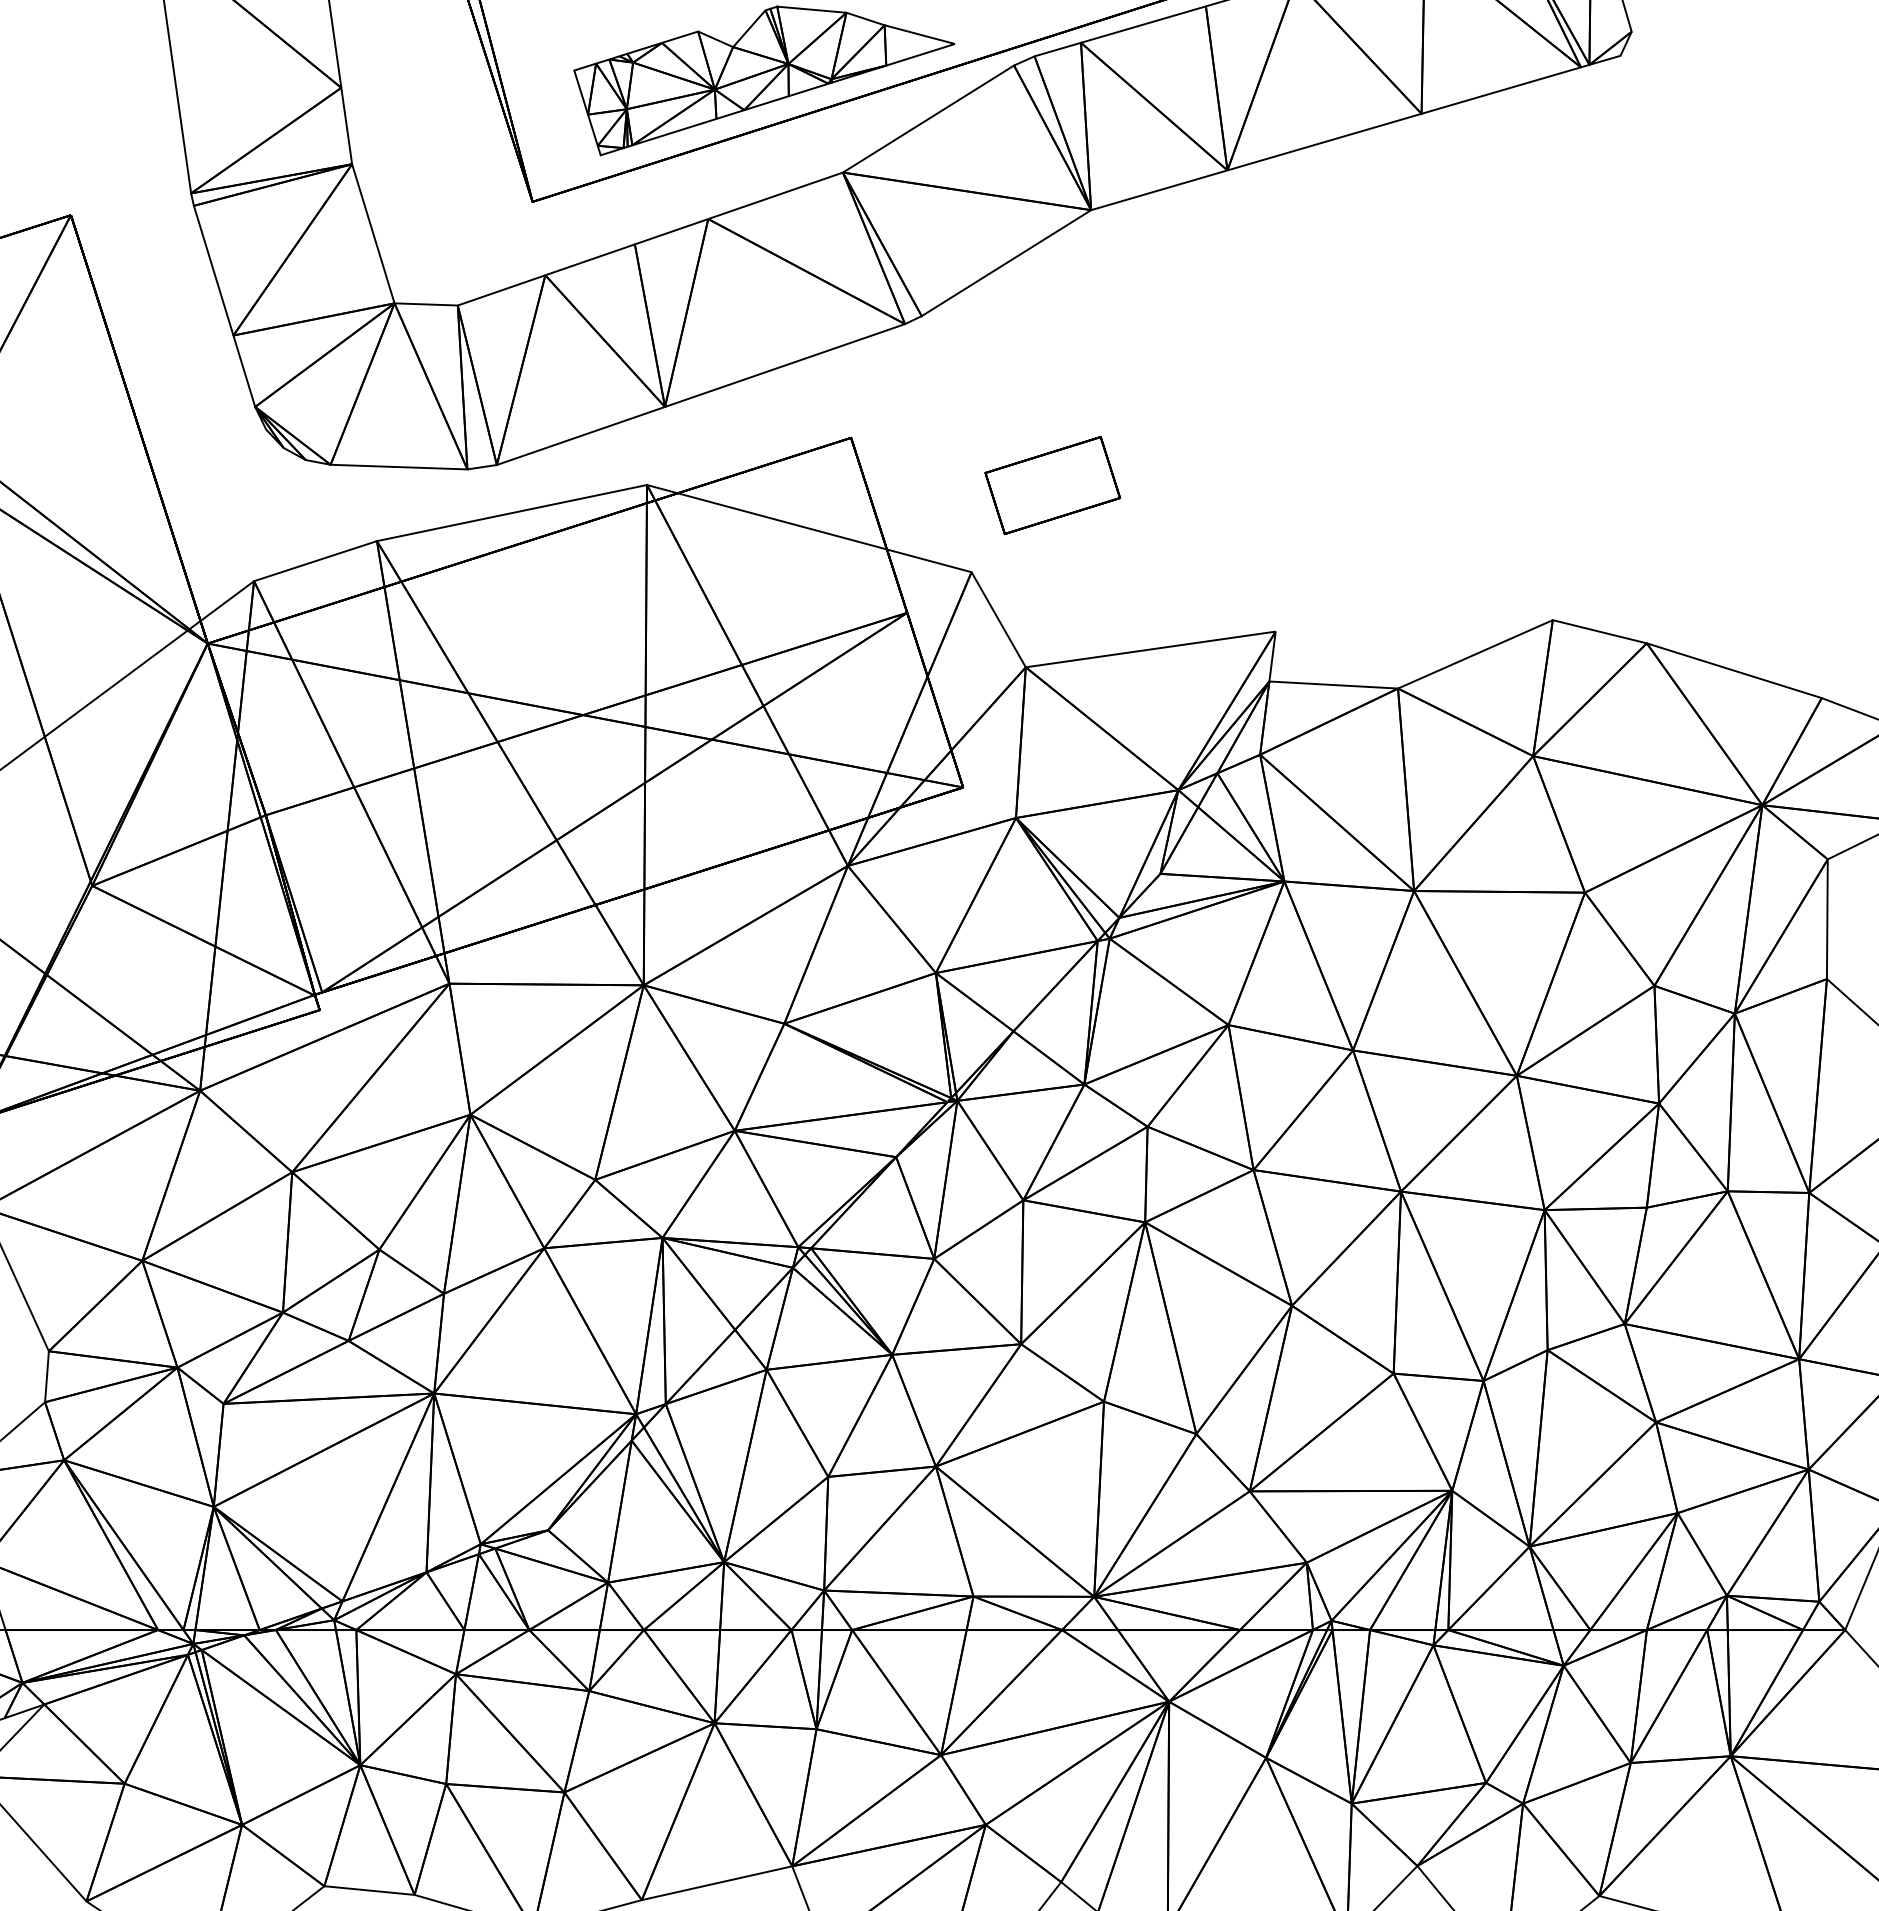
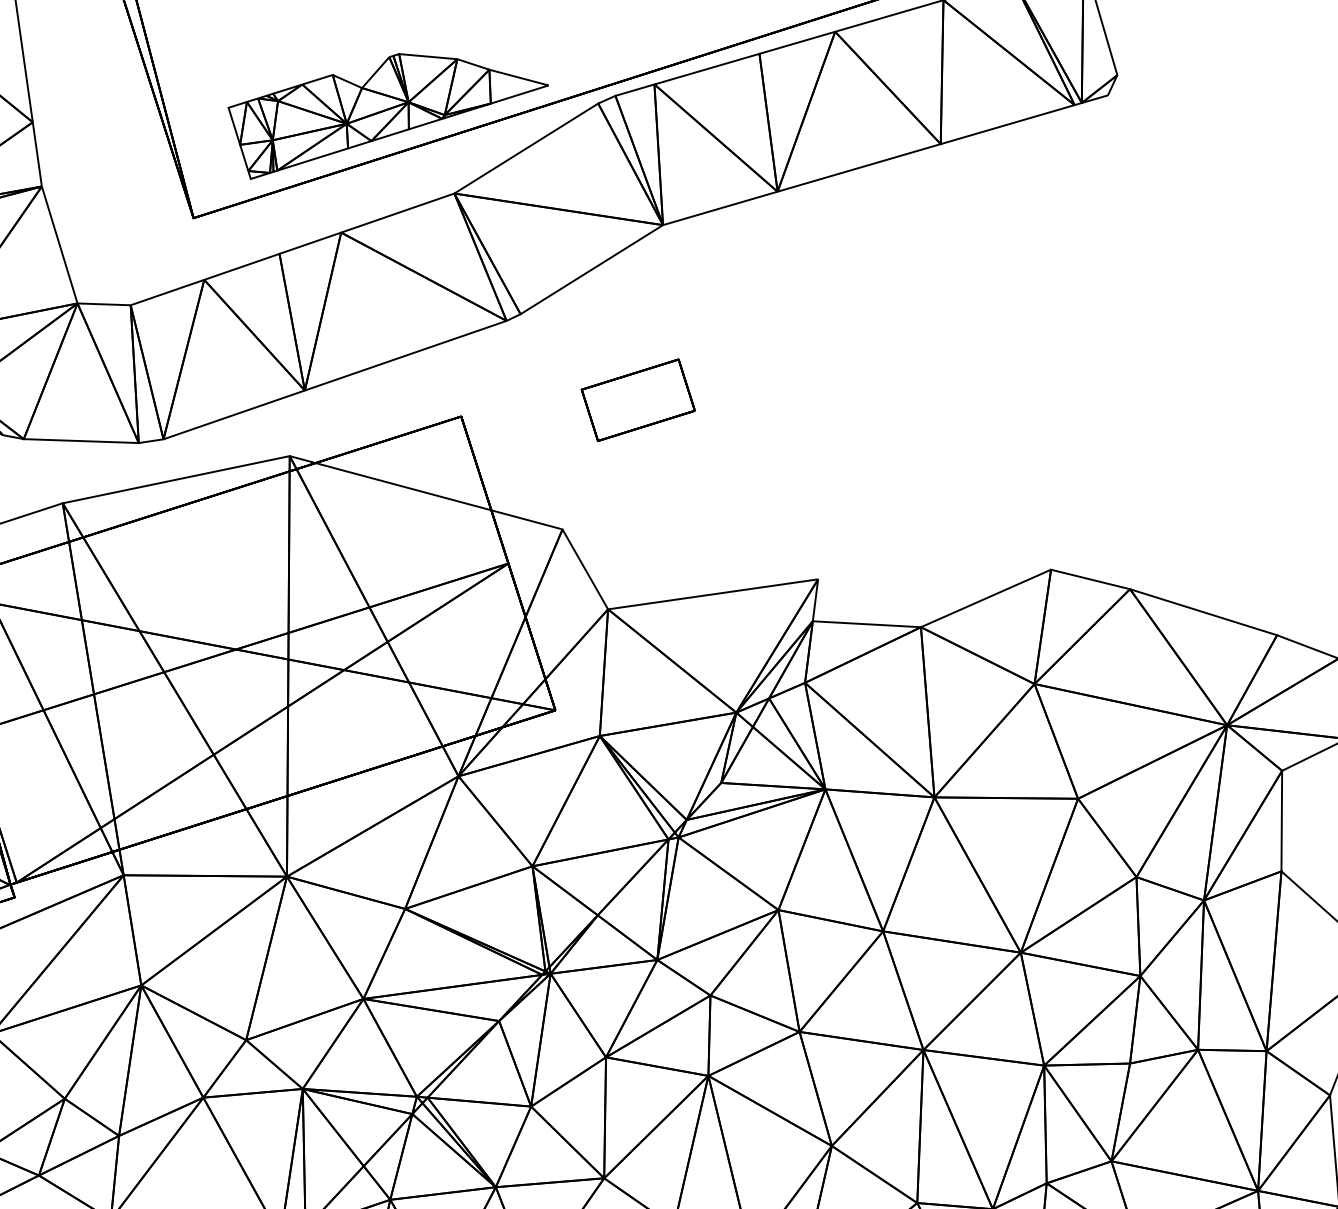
part: (1052, 485) -> (638, 400), moved

